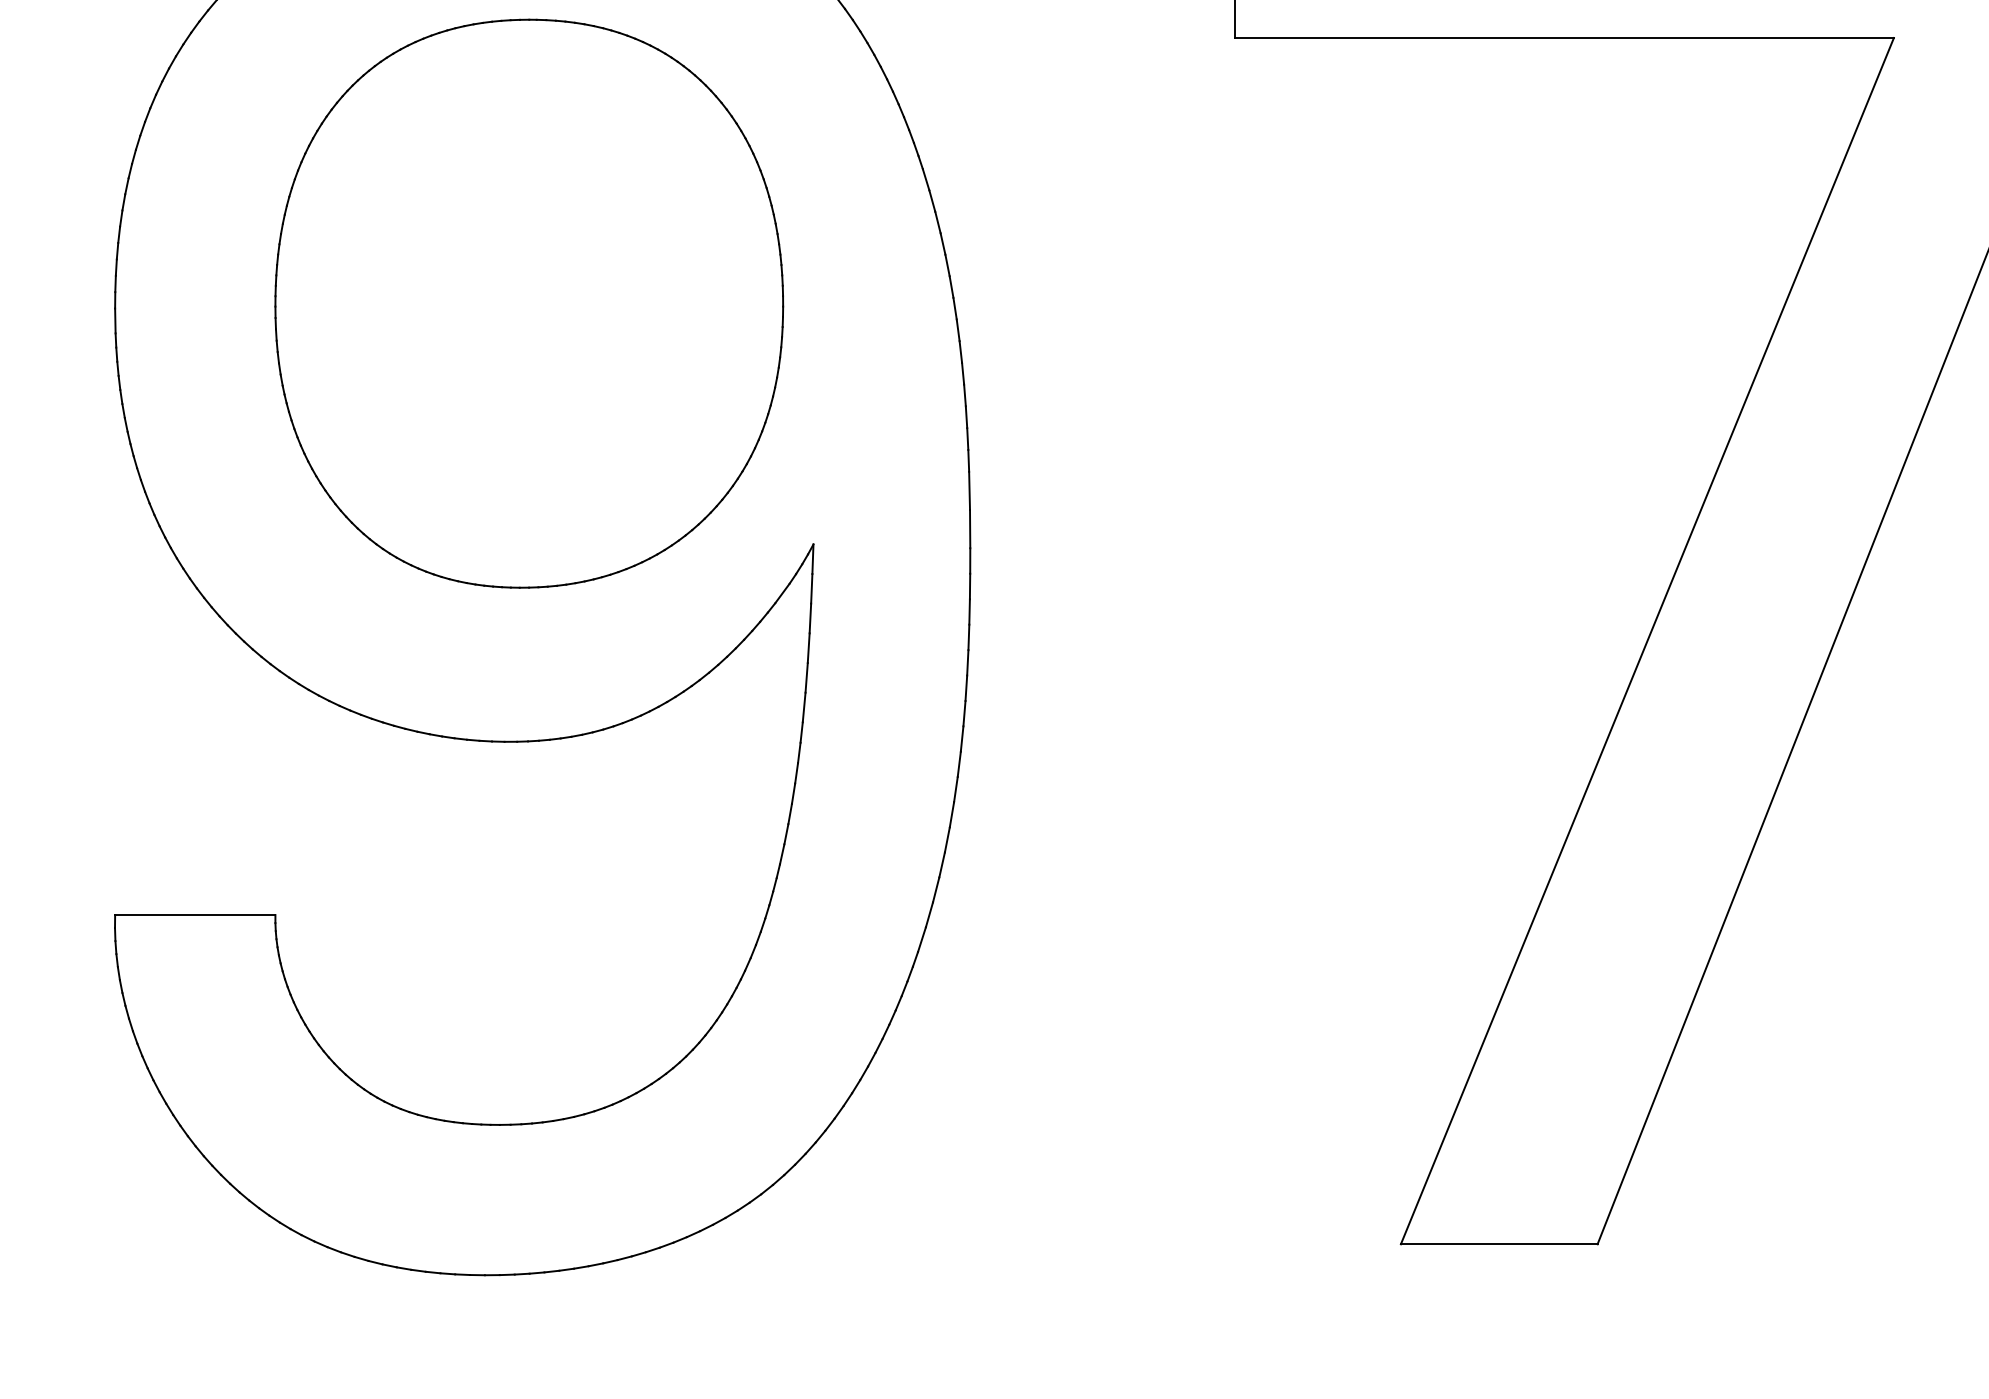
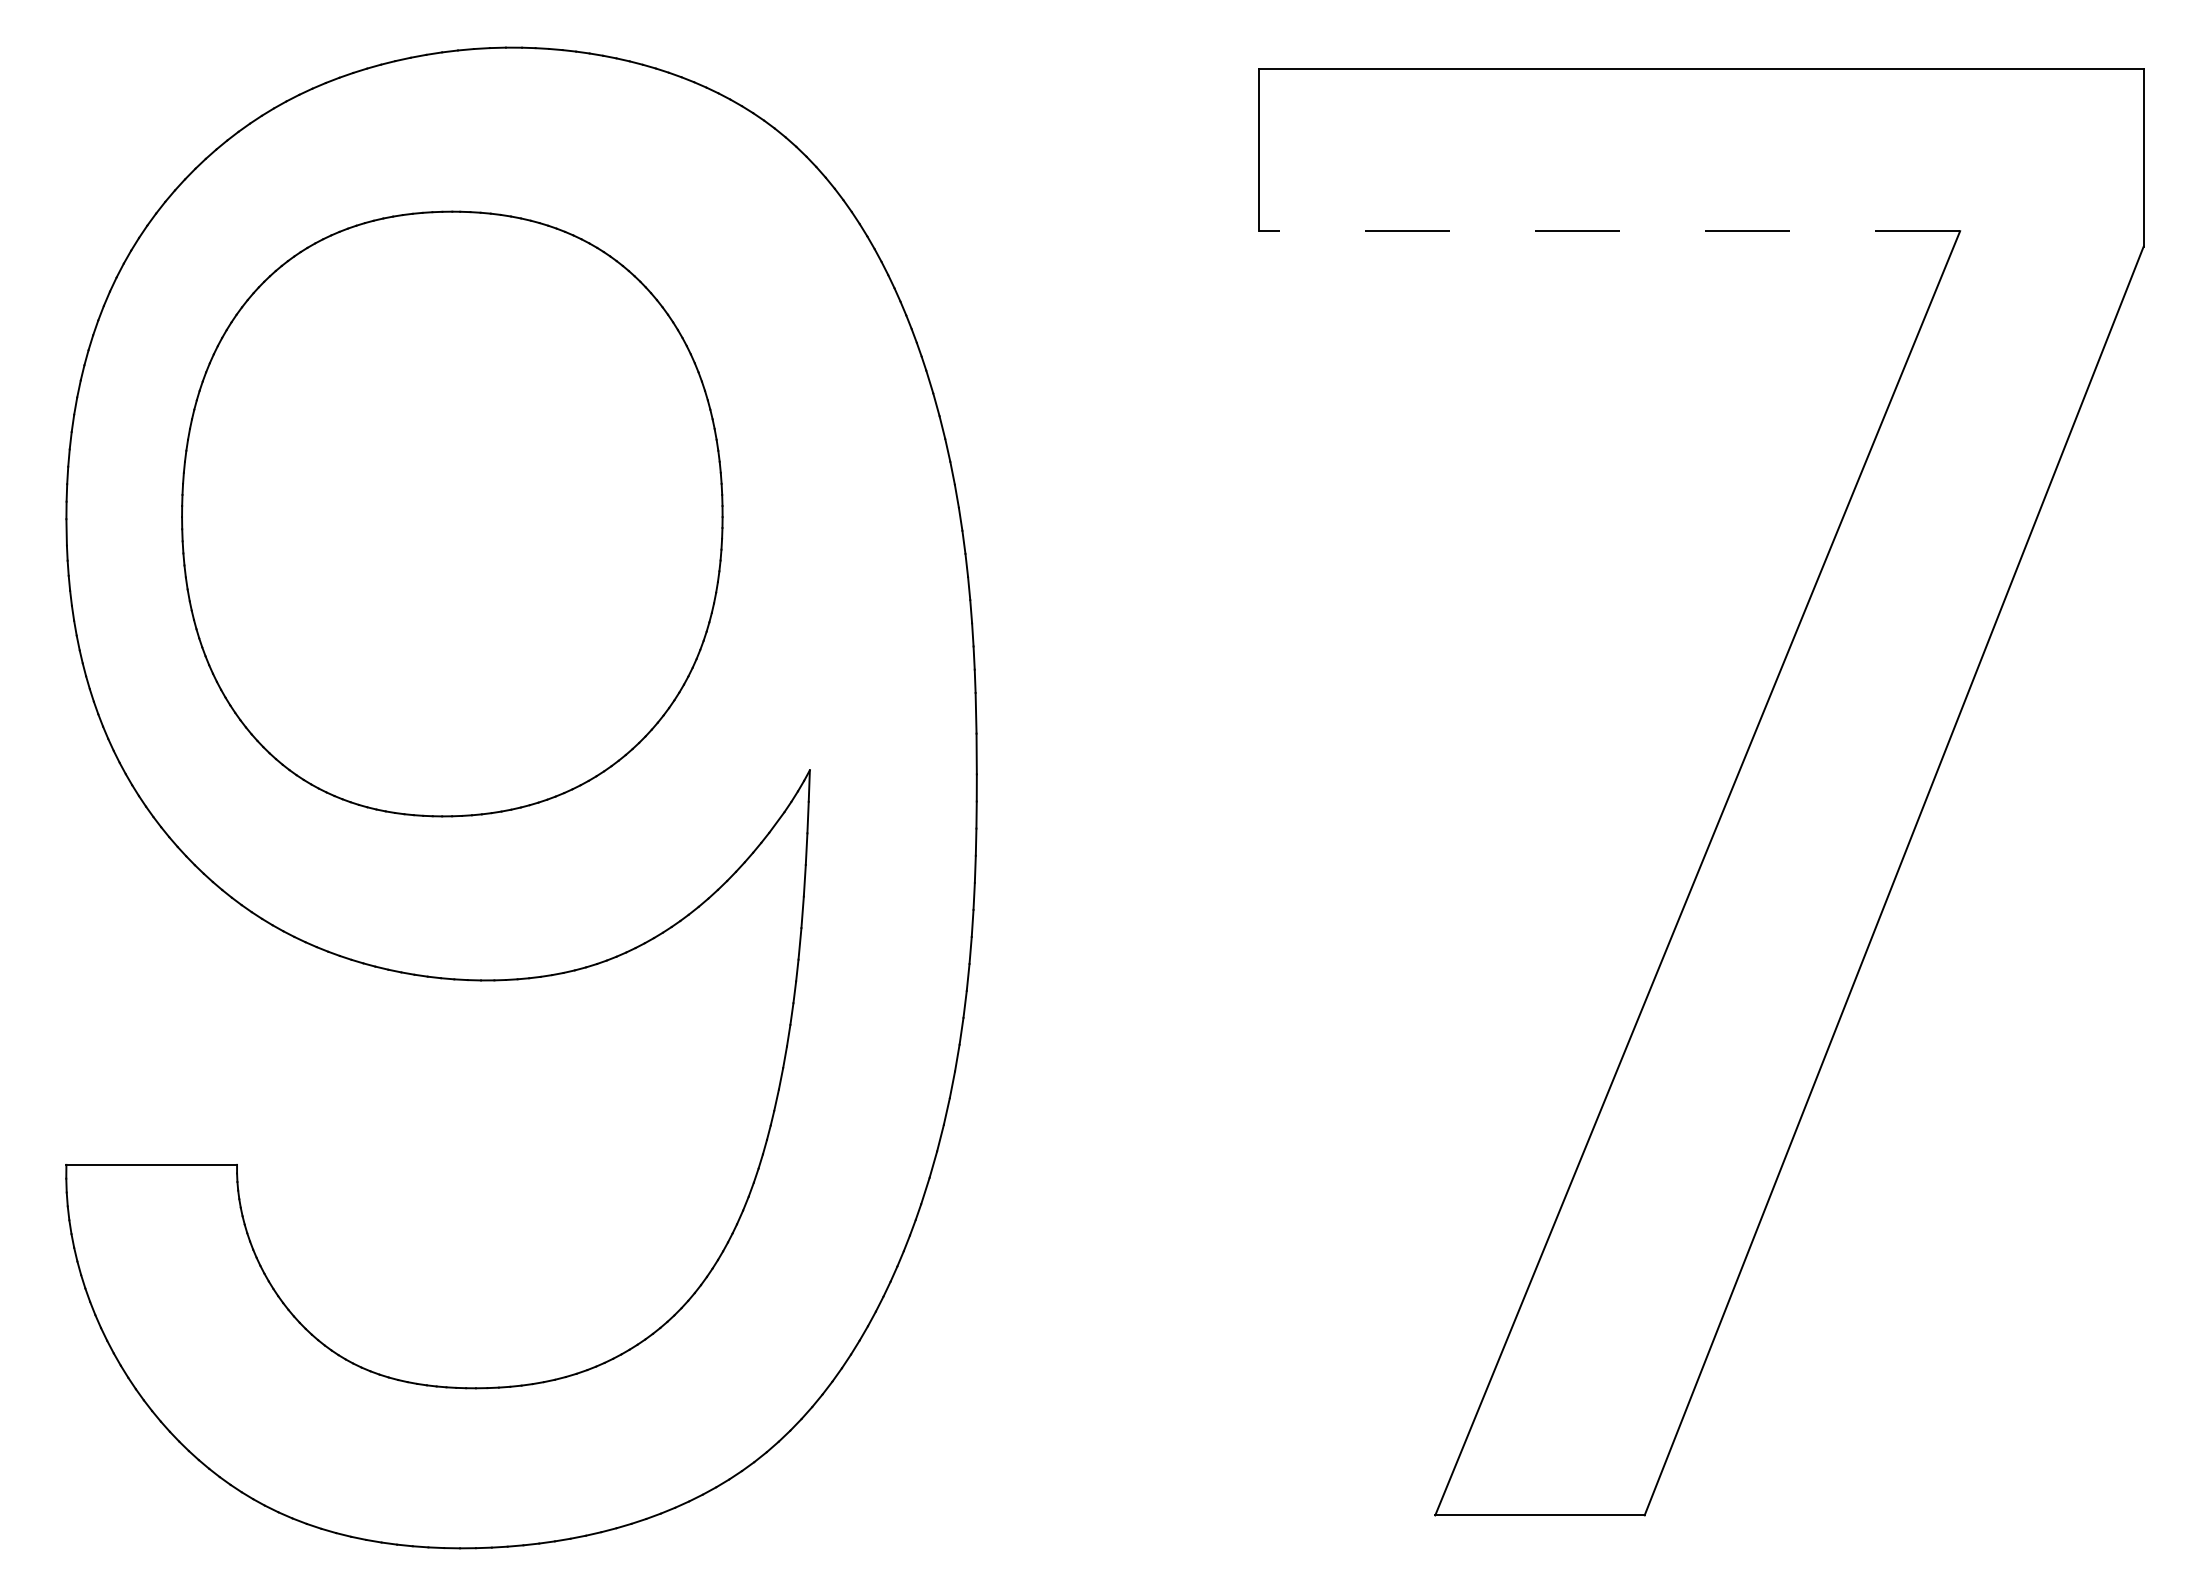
line: (1564, 38) -> (1609, 231), solid -> dashed
part: (529, 303) -> (452, 513), moved

